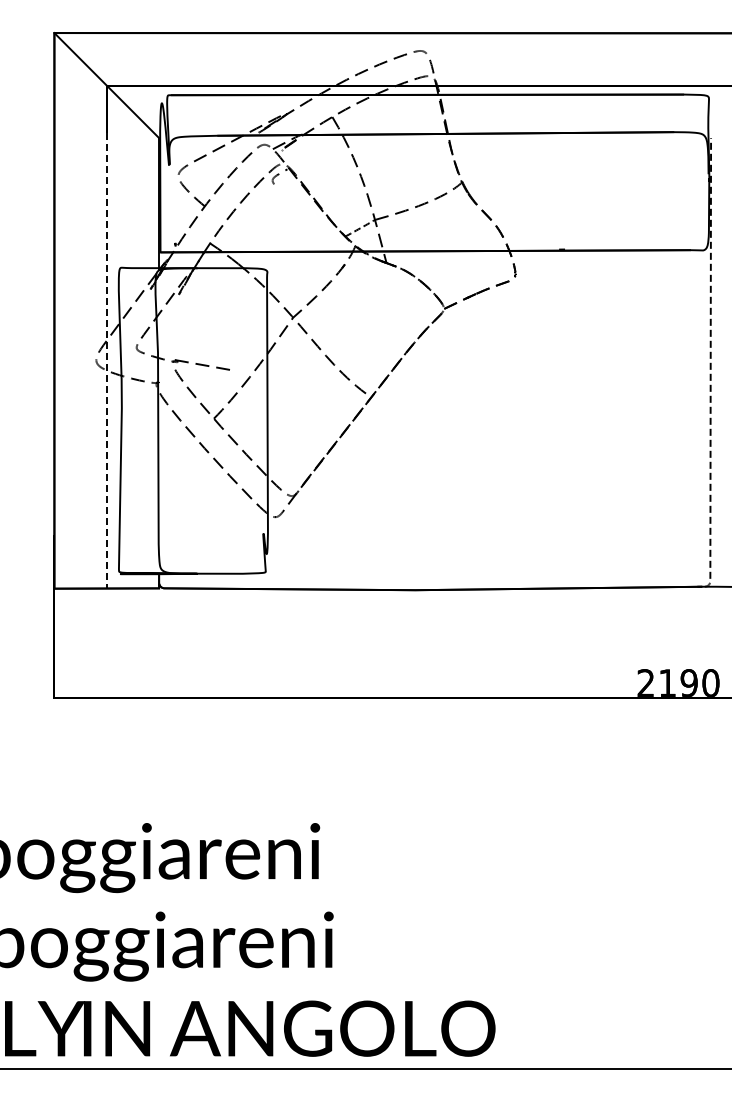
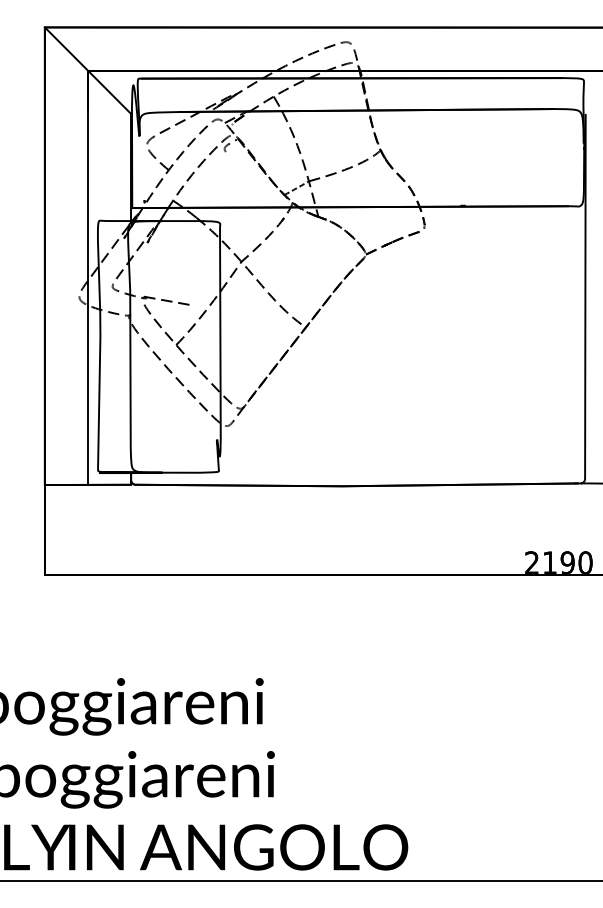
line: (107, 360) -> (88, 297), dashed -> solid
line: (710, 367) -> (585, 302), dashed -> solid

